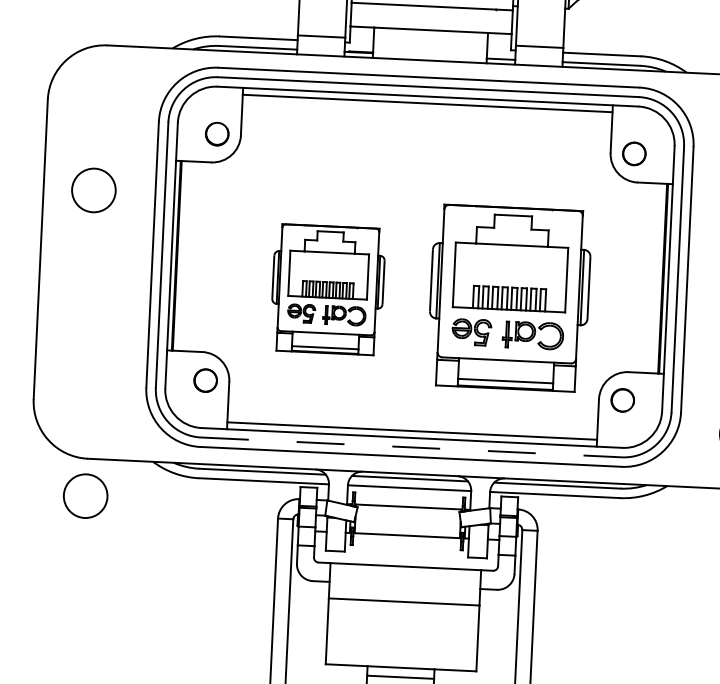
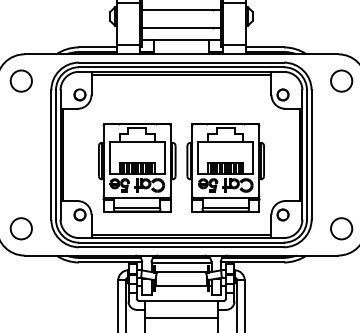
circle: (92, 189) -> (20, 80), moved
part: (328, 288) -> (137, 167), size x1.43
line: (411, 447) -> (181, 242), dashed -> solid
circle: (83, 495) -> (20, 228), moved

